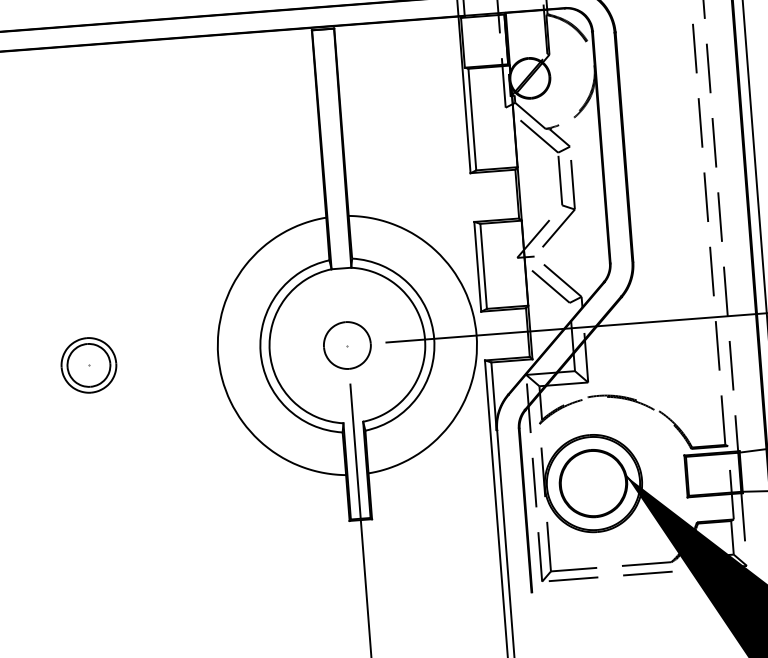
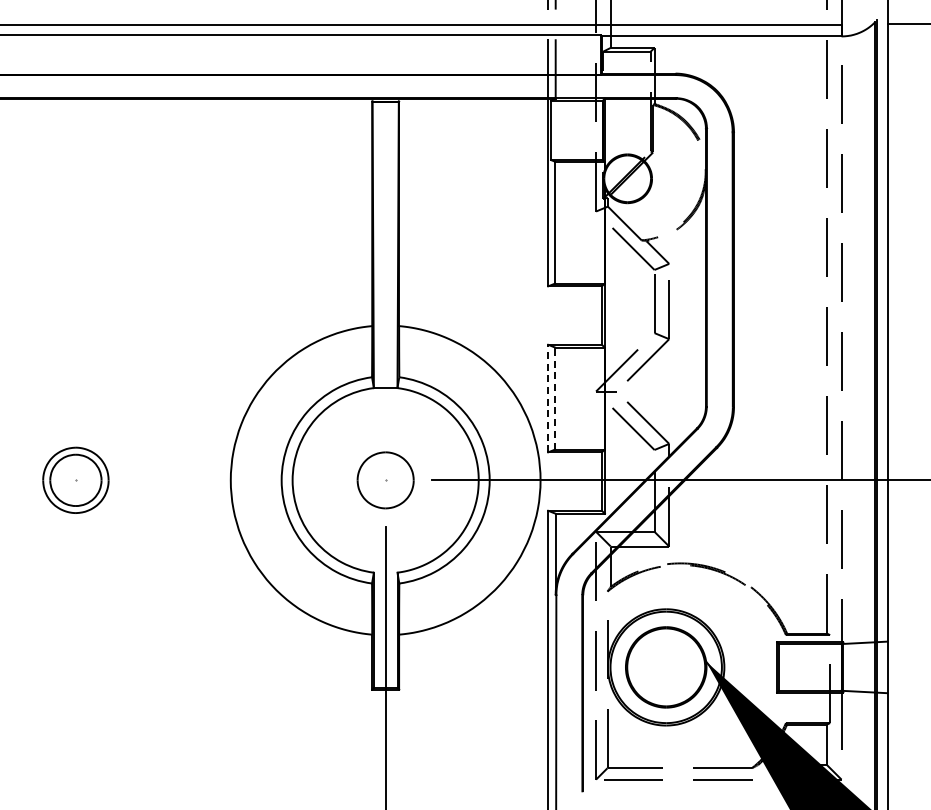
line: (477, 266) -> (548, 398), solid -> dashed
line: (483, 266) -> (555, 398), solid -> dashed

